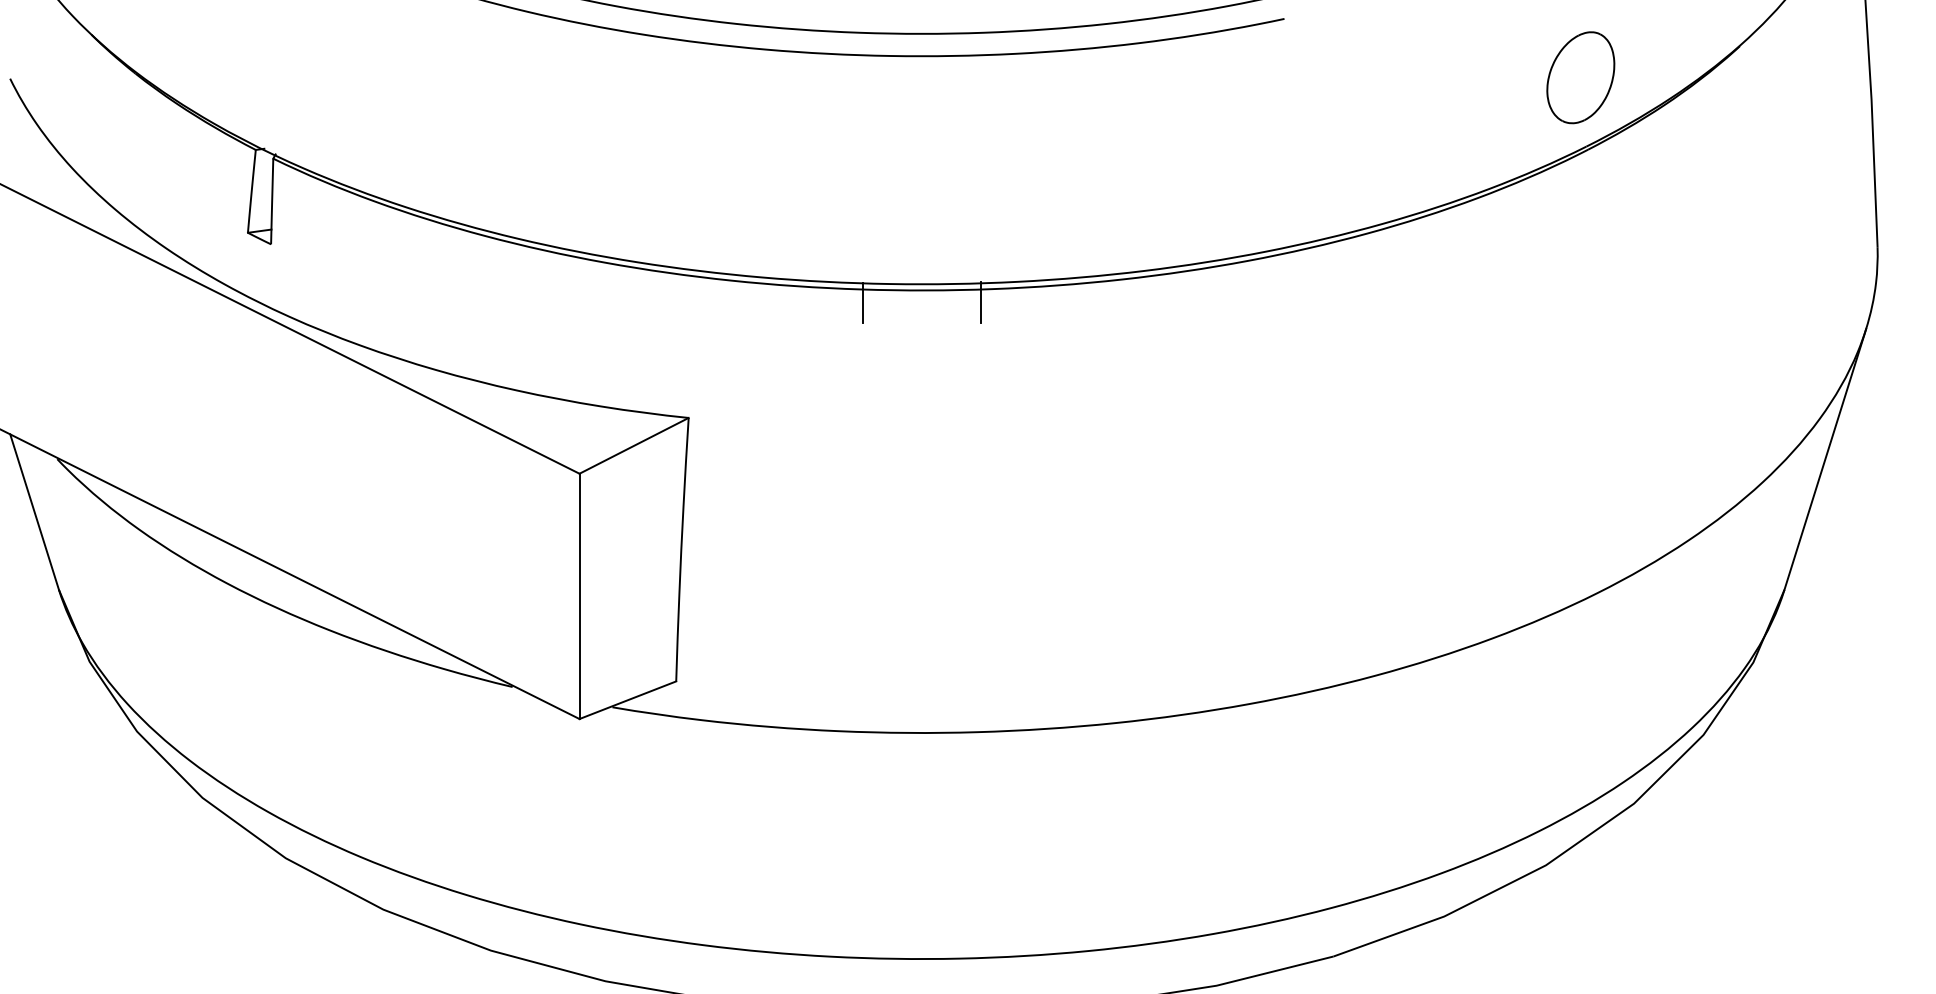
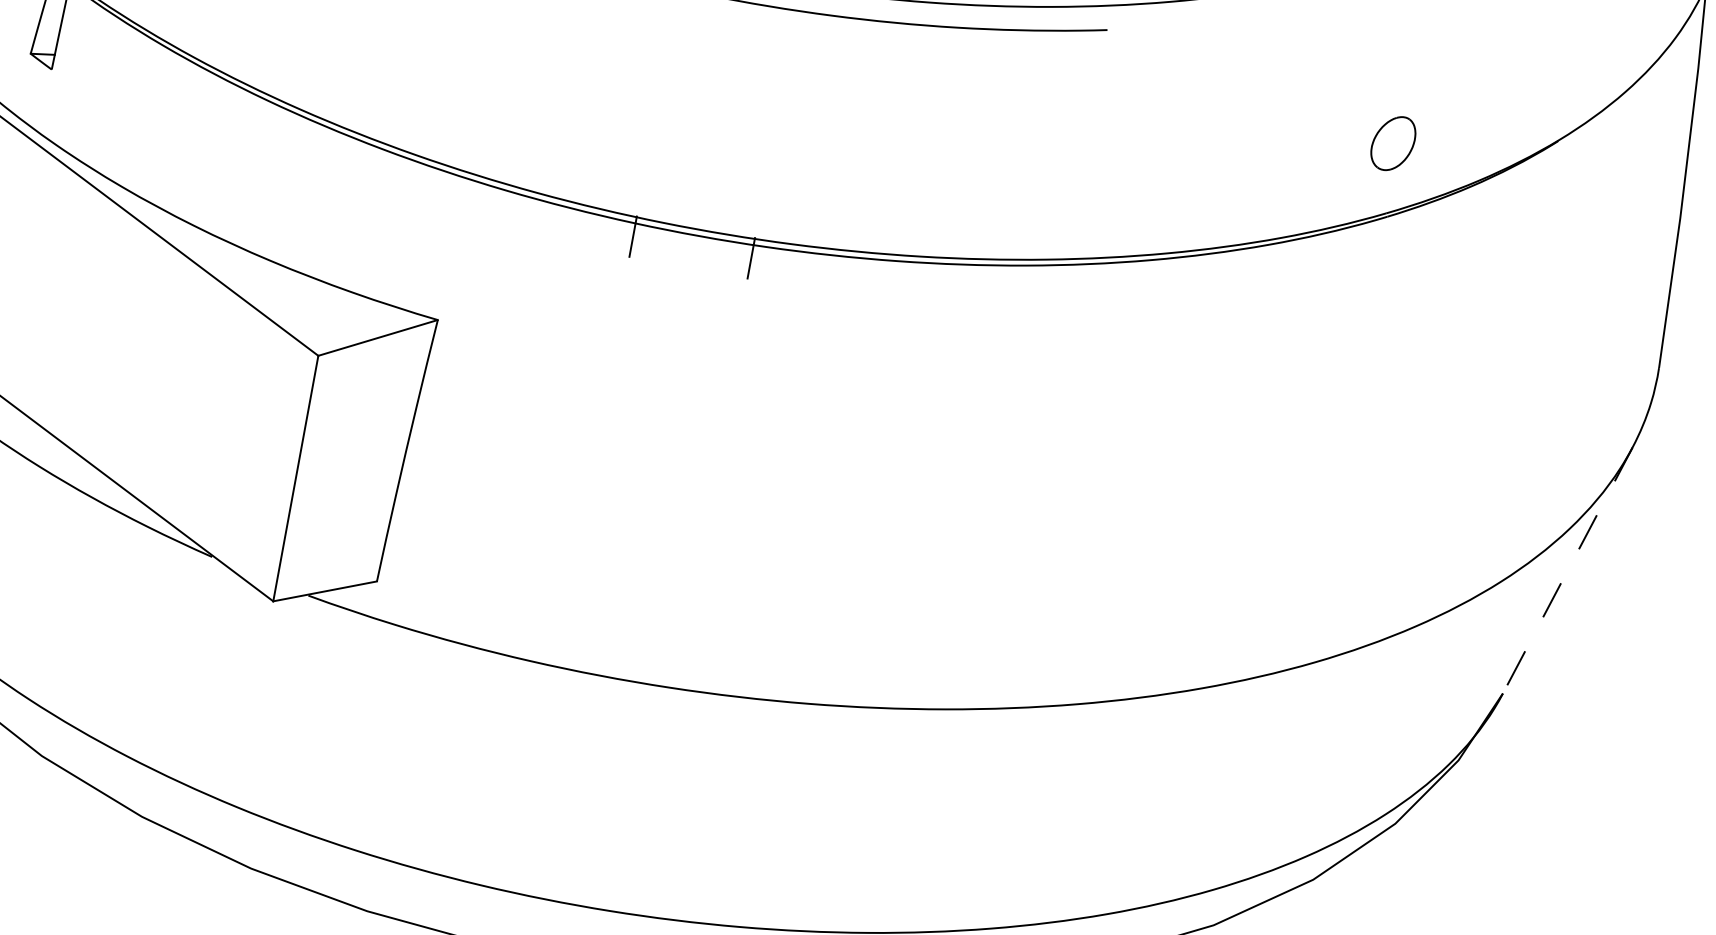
part: (1580, 77) -> (1392, 143), size x0.6
line: (1825, 459) -> (1568, 570), solid -> dashed

